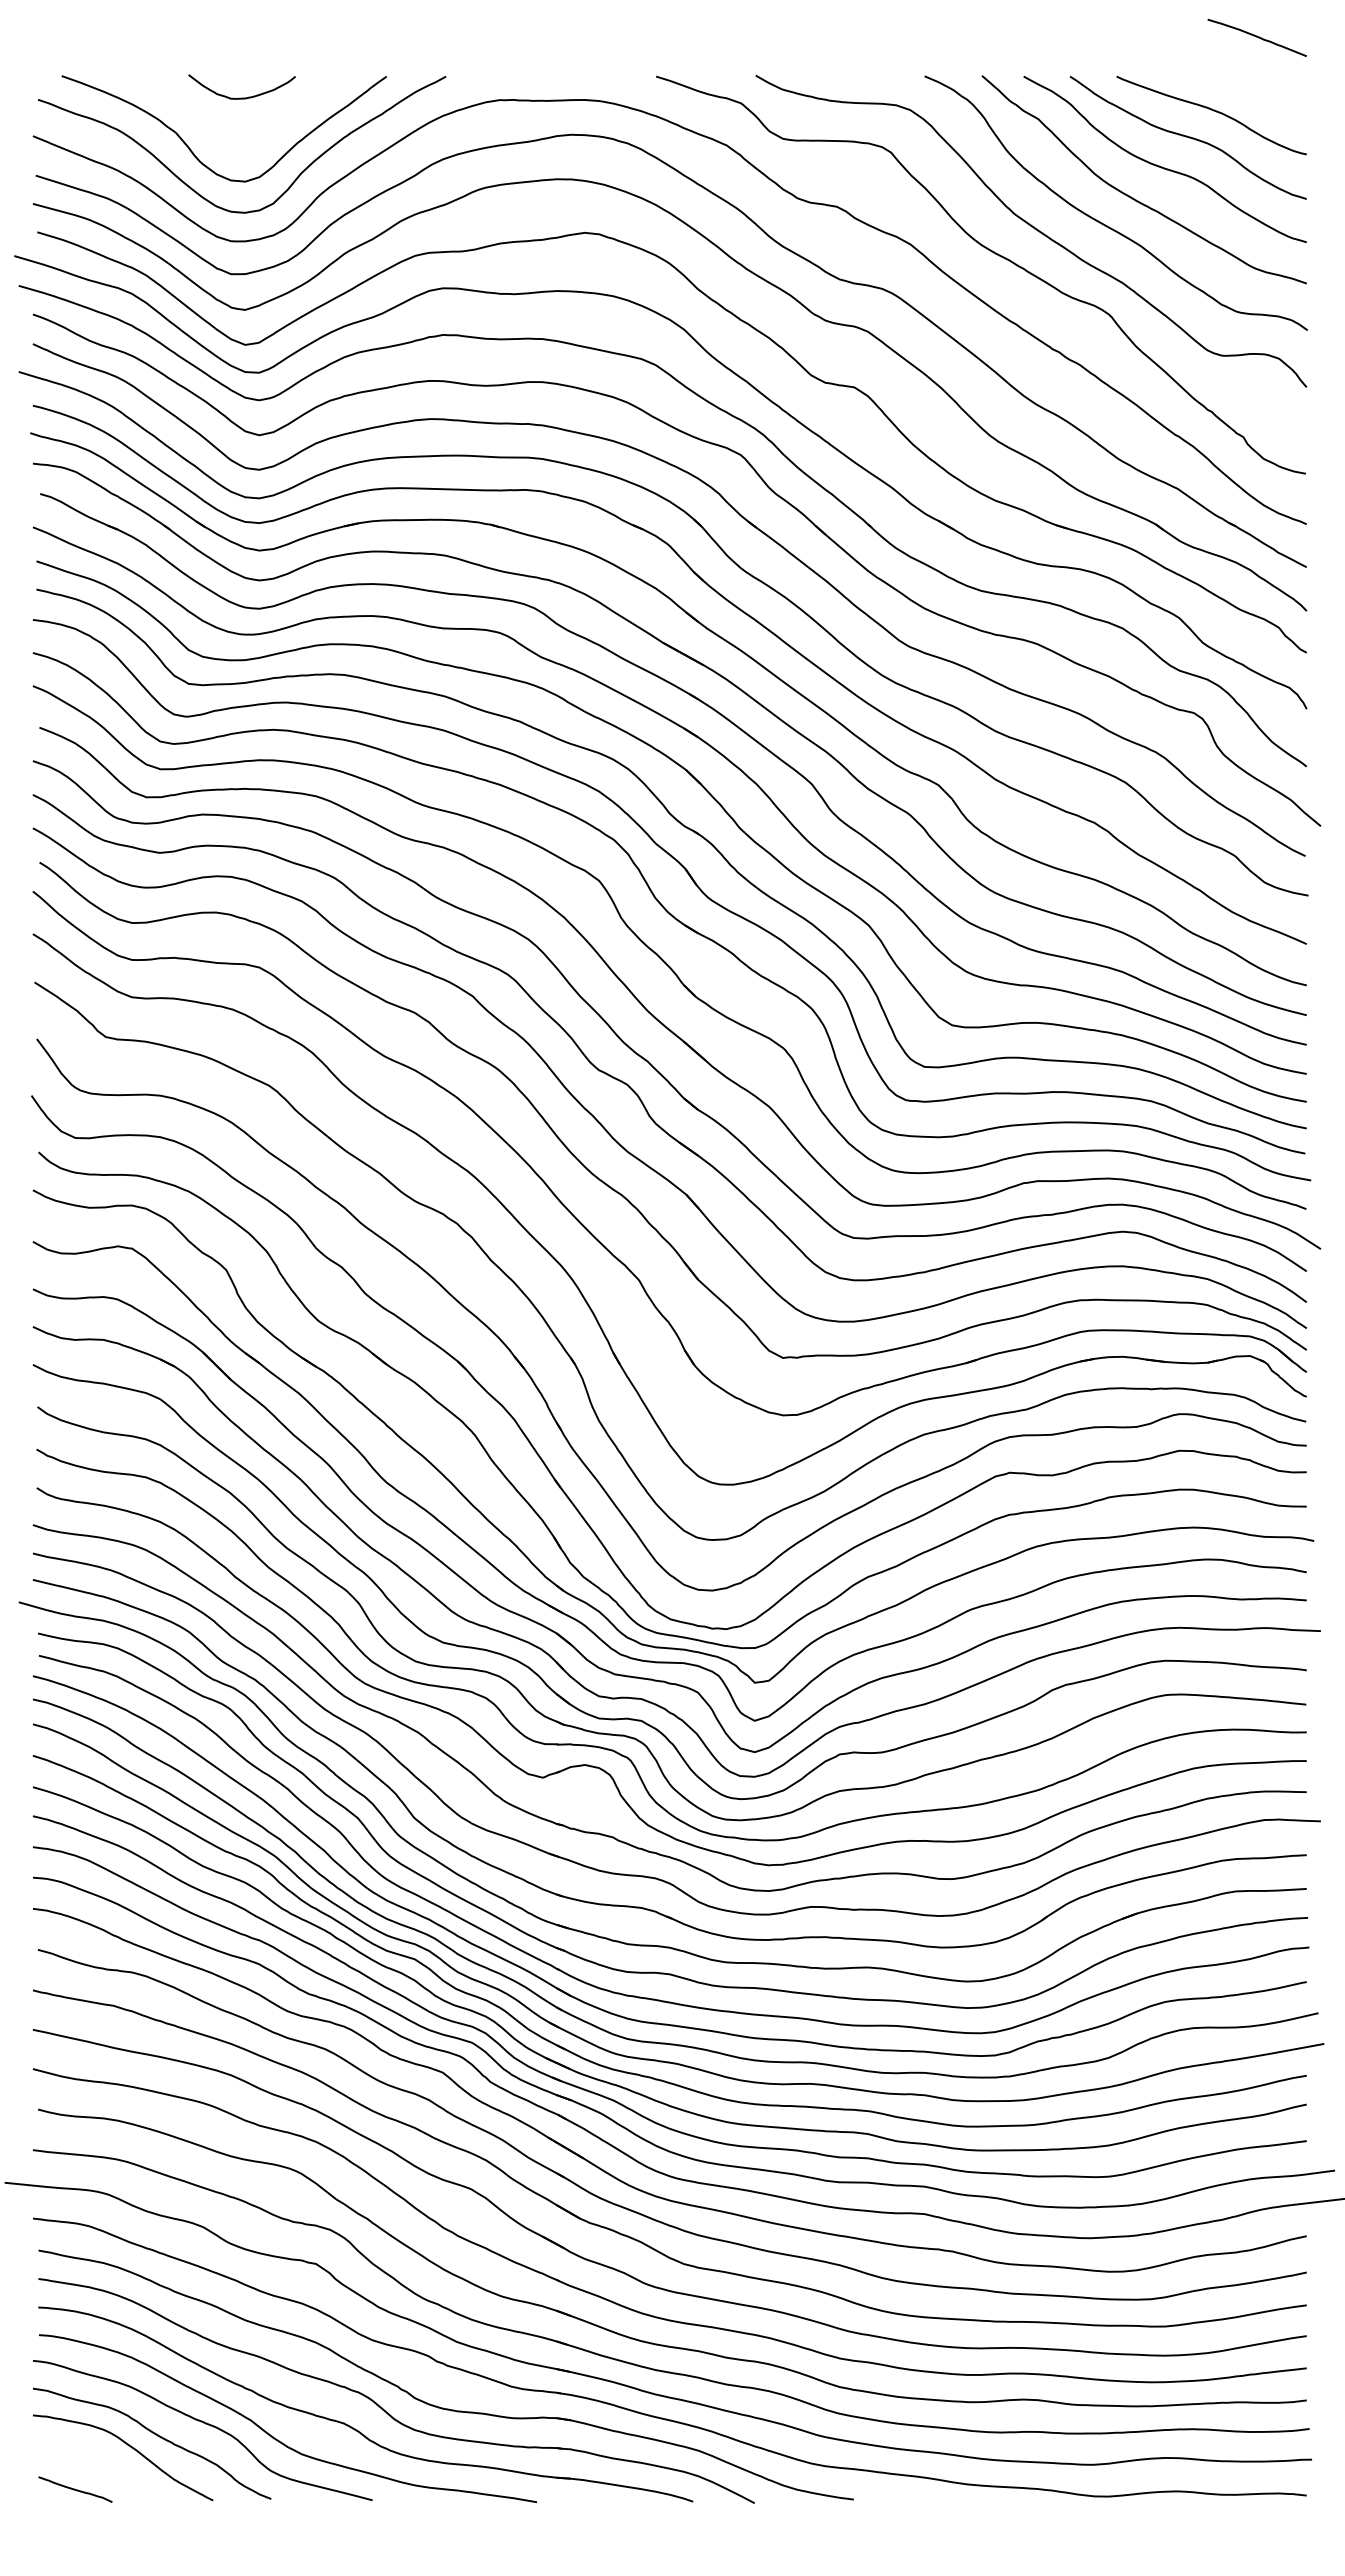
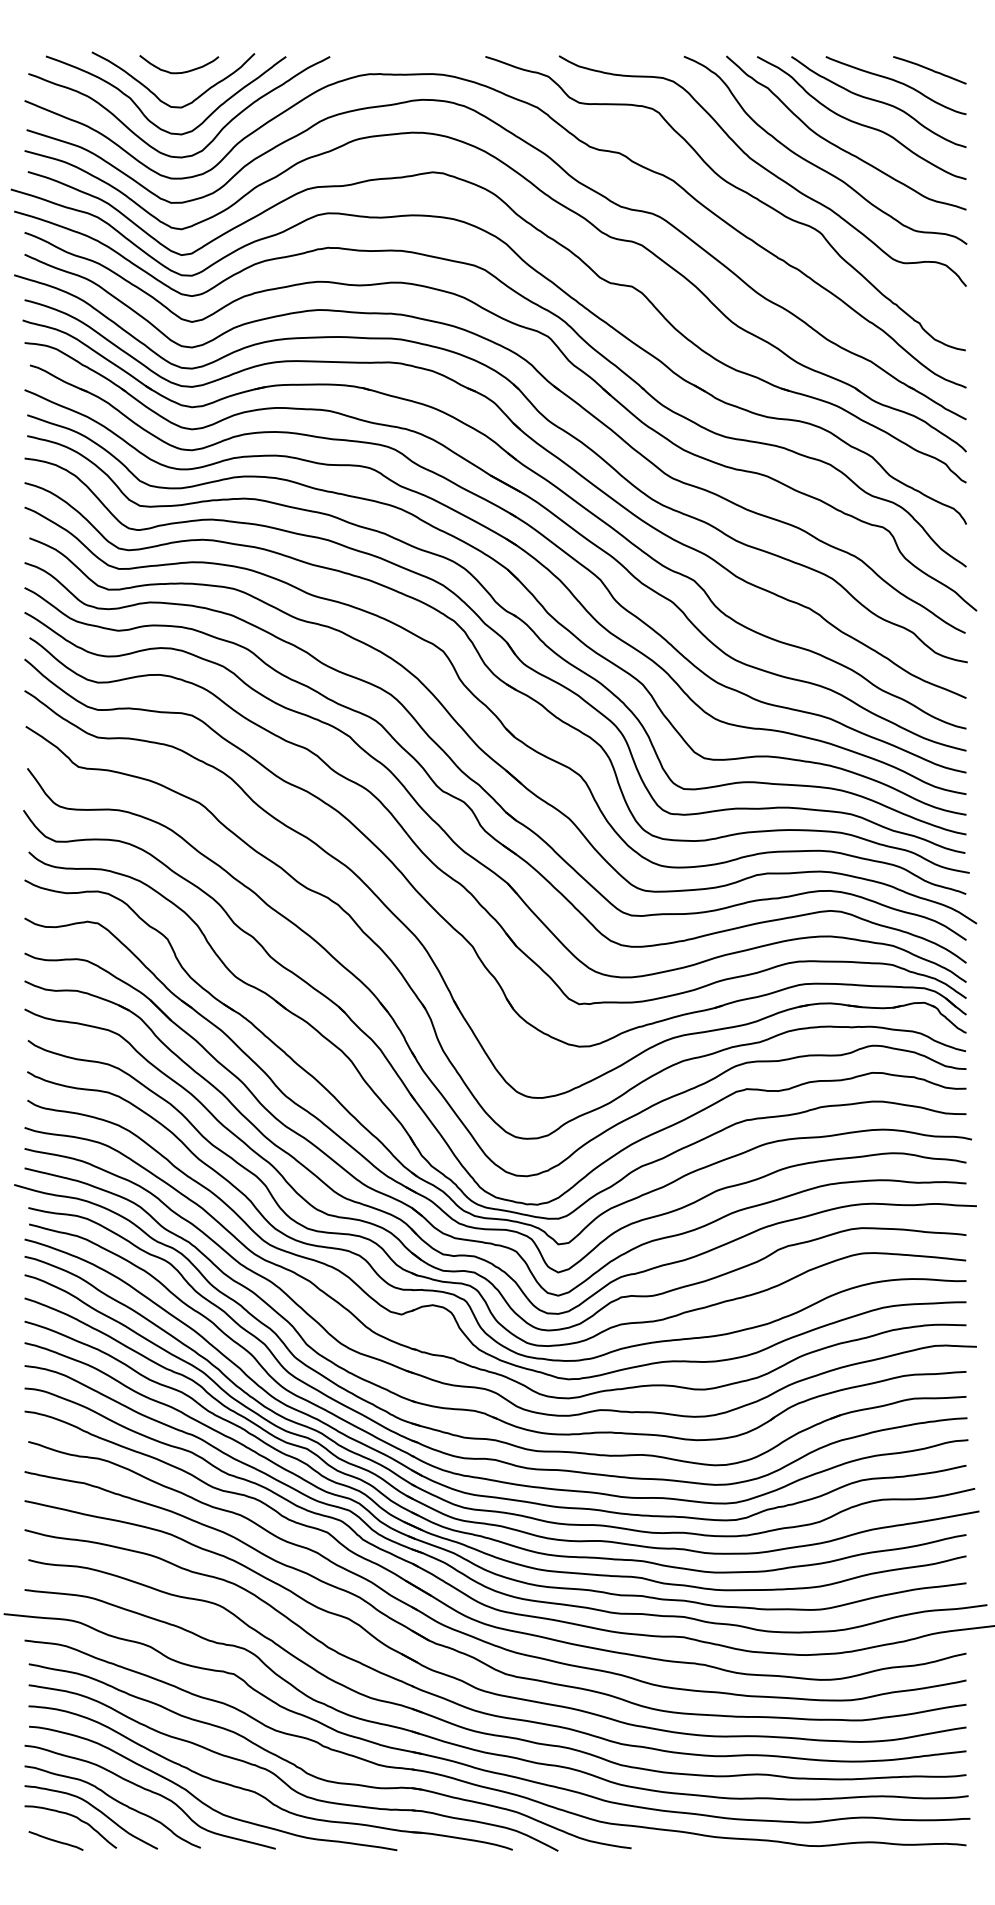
curve: (1256, 37) -> (929, 70), moved
curve: (211, 129) -> (156, 95), added
curve: (99, 2457) -> (73, 1817), added

